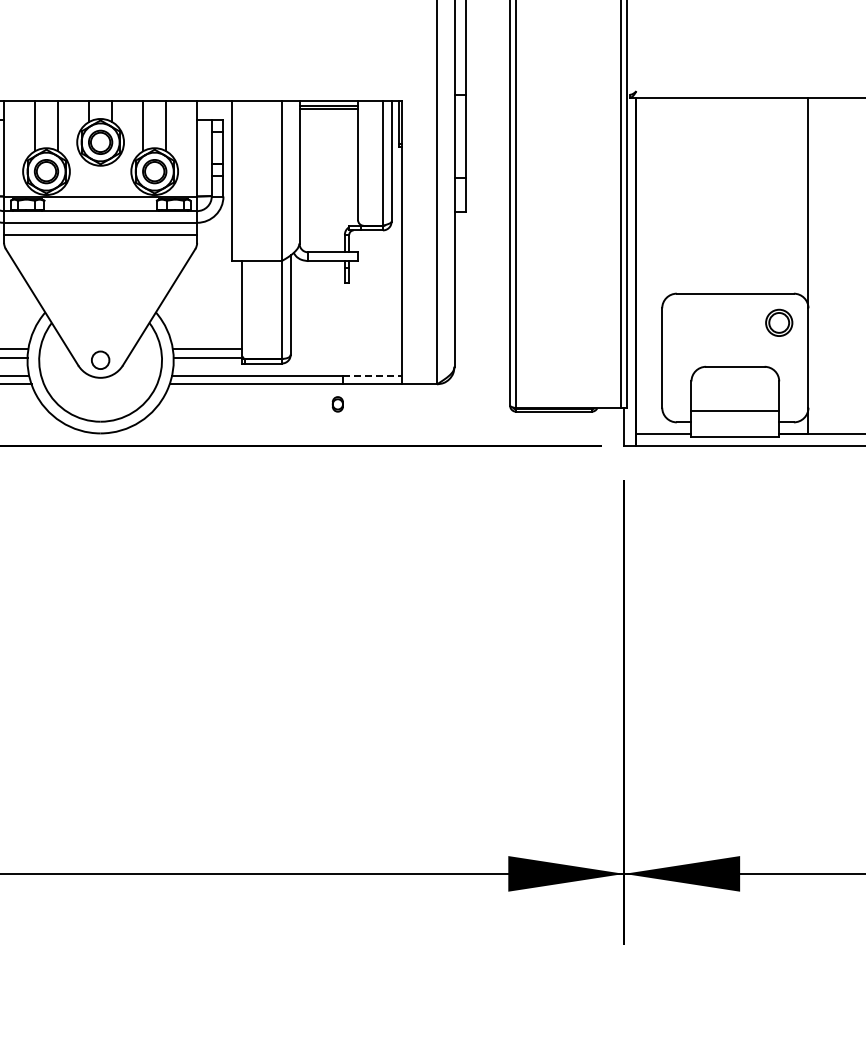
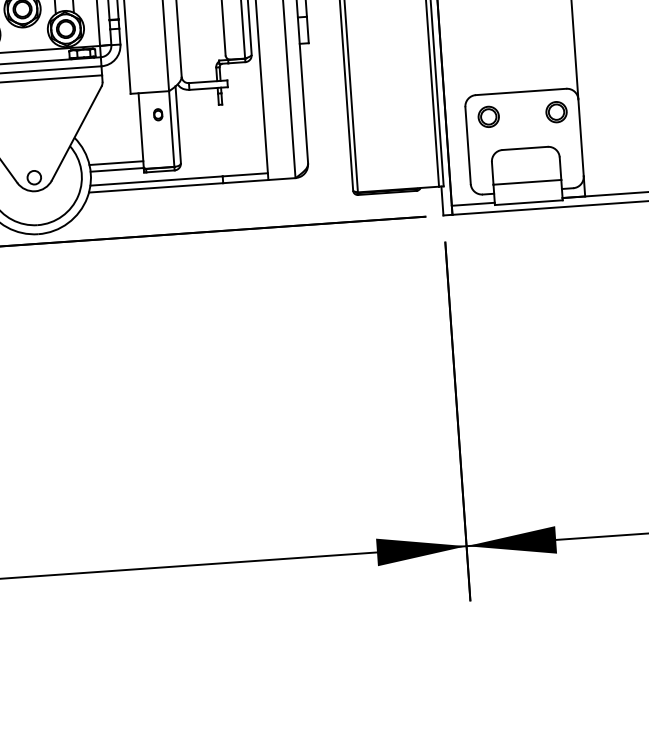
part: (691, 322) -> (488, 116), added
line: (373, 375) -> (245, 174), dashed -> solid
part: (337, 404) -> (157, 114), moved

